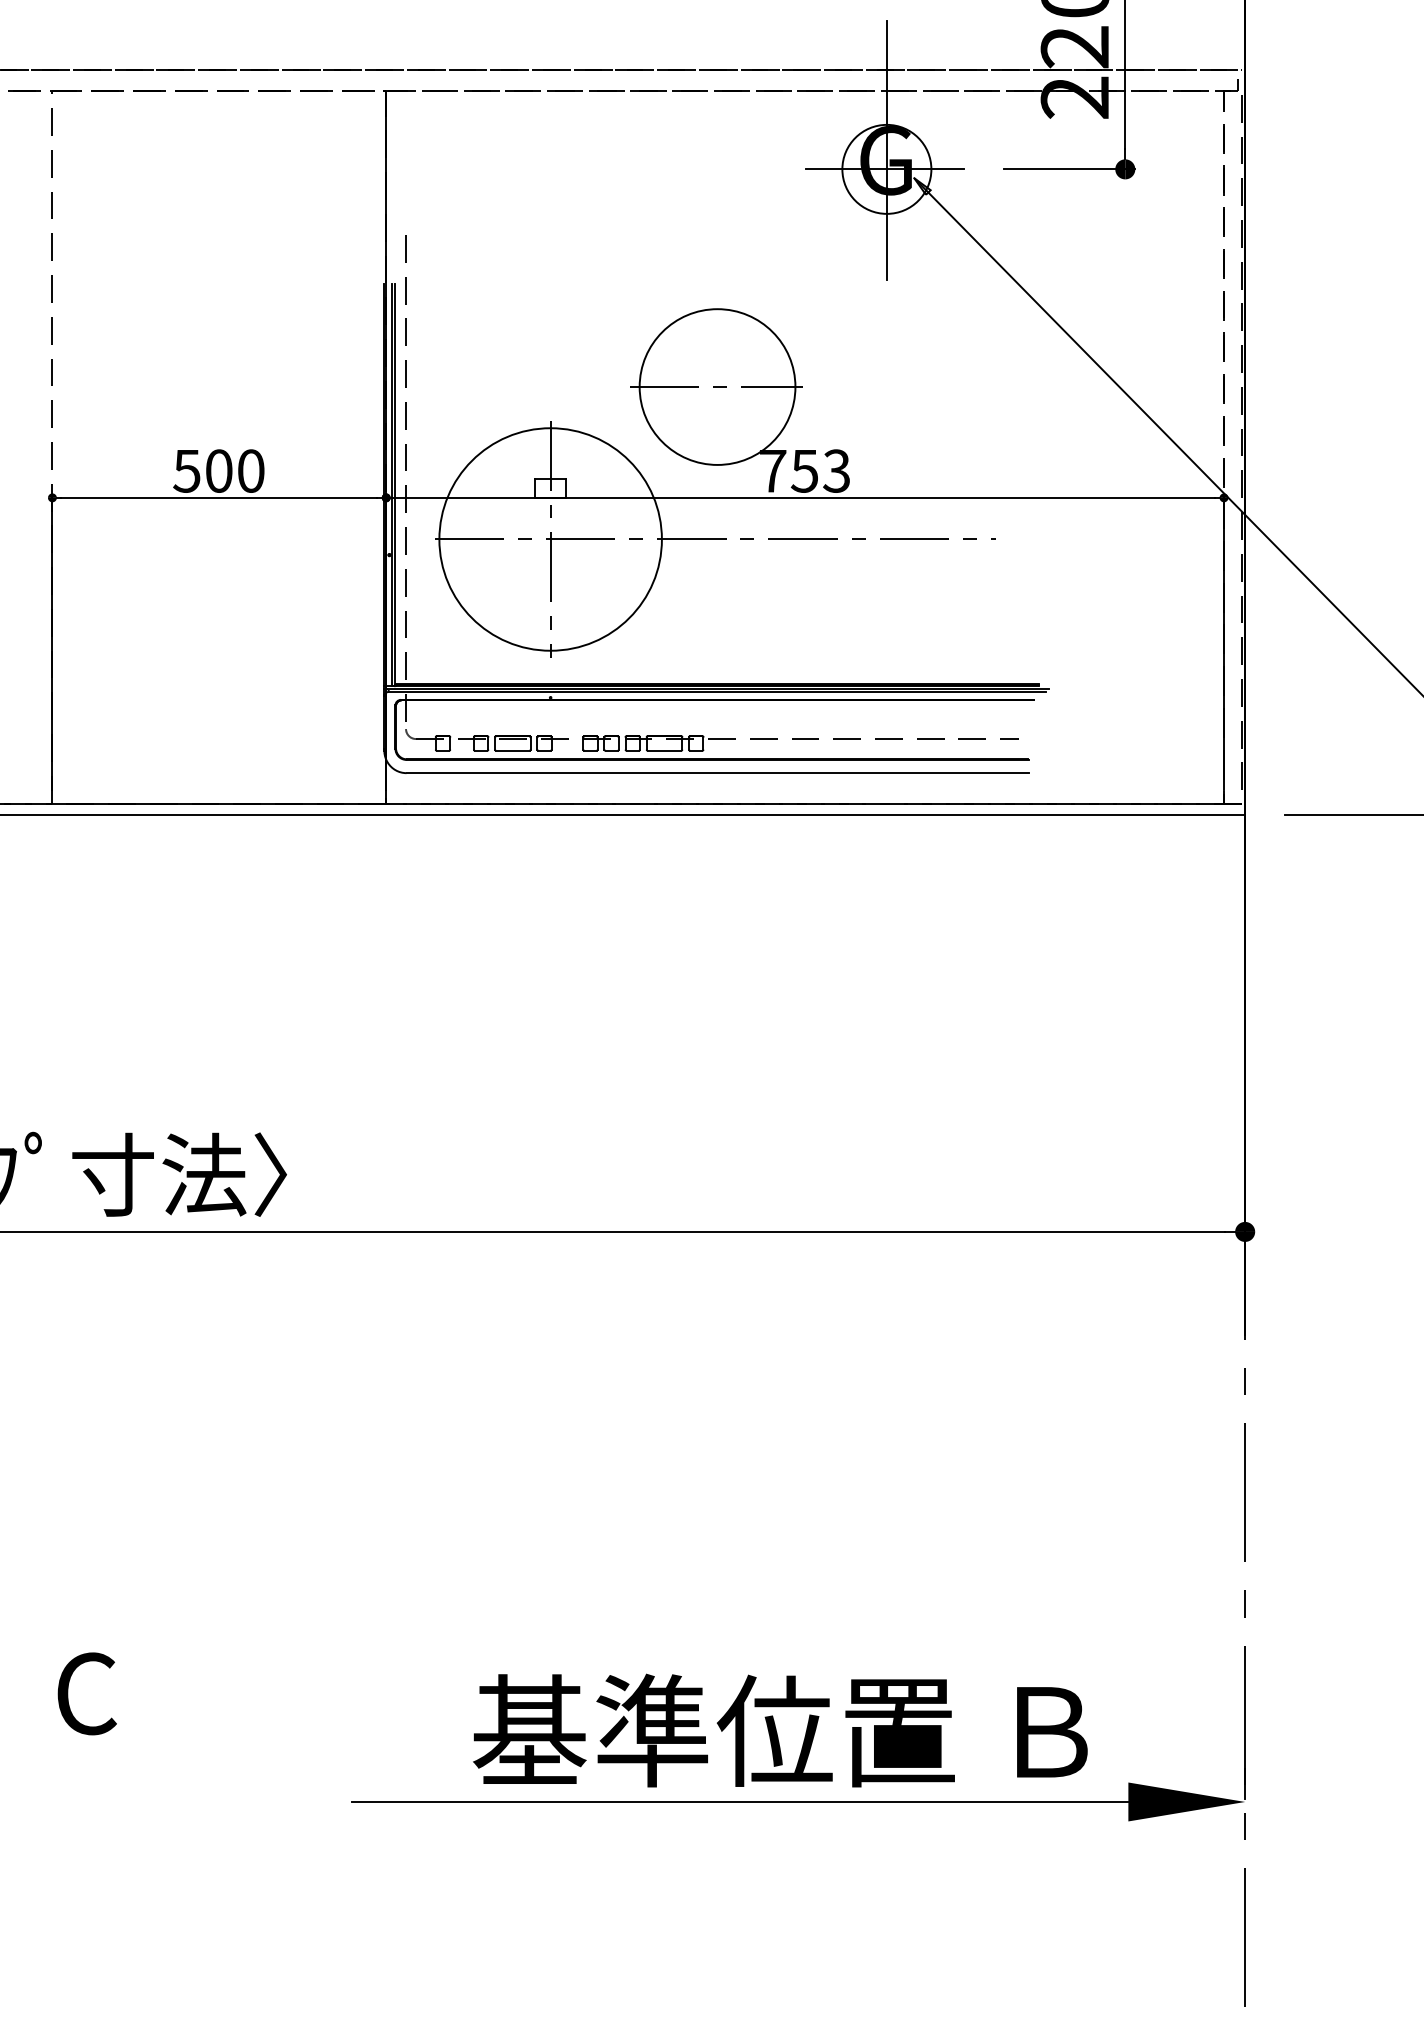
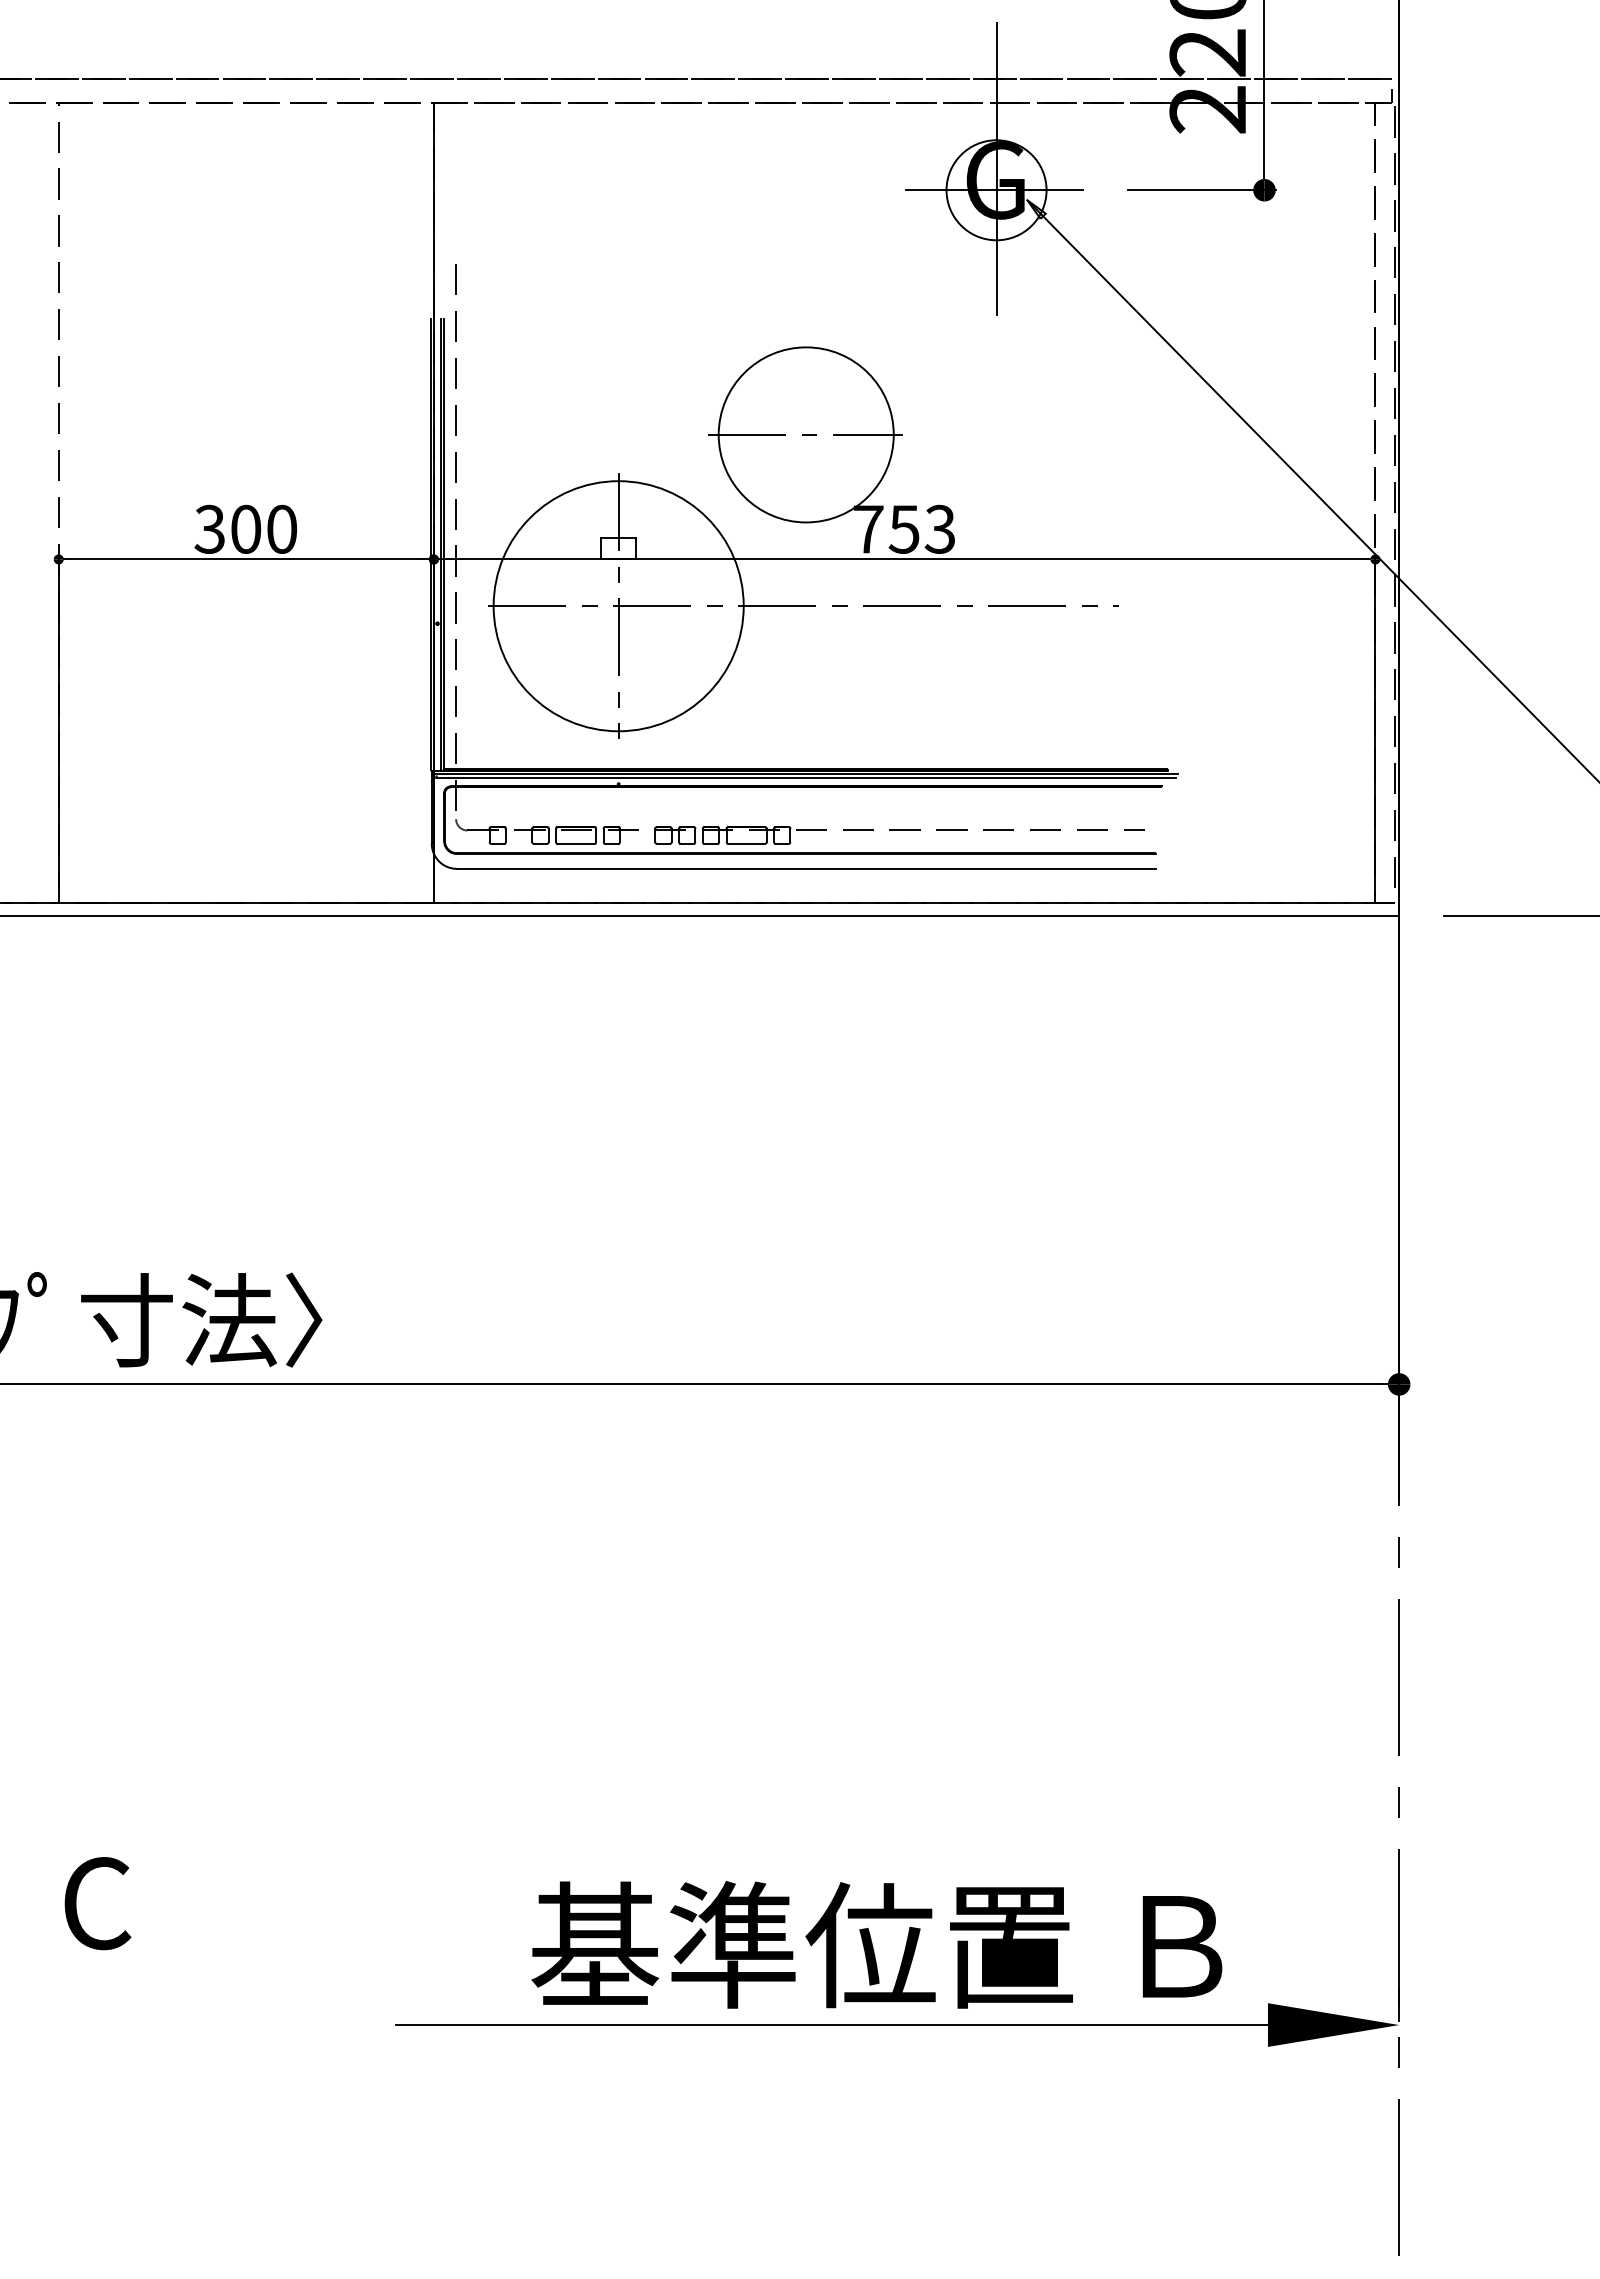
text: (186, 470) -> (209, 528), 500 -> 300

